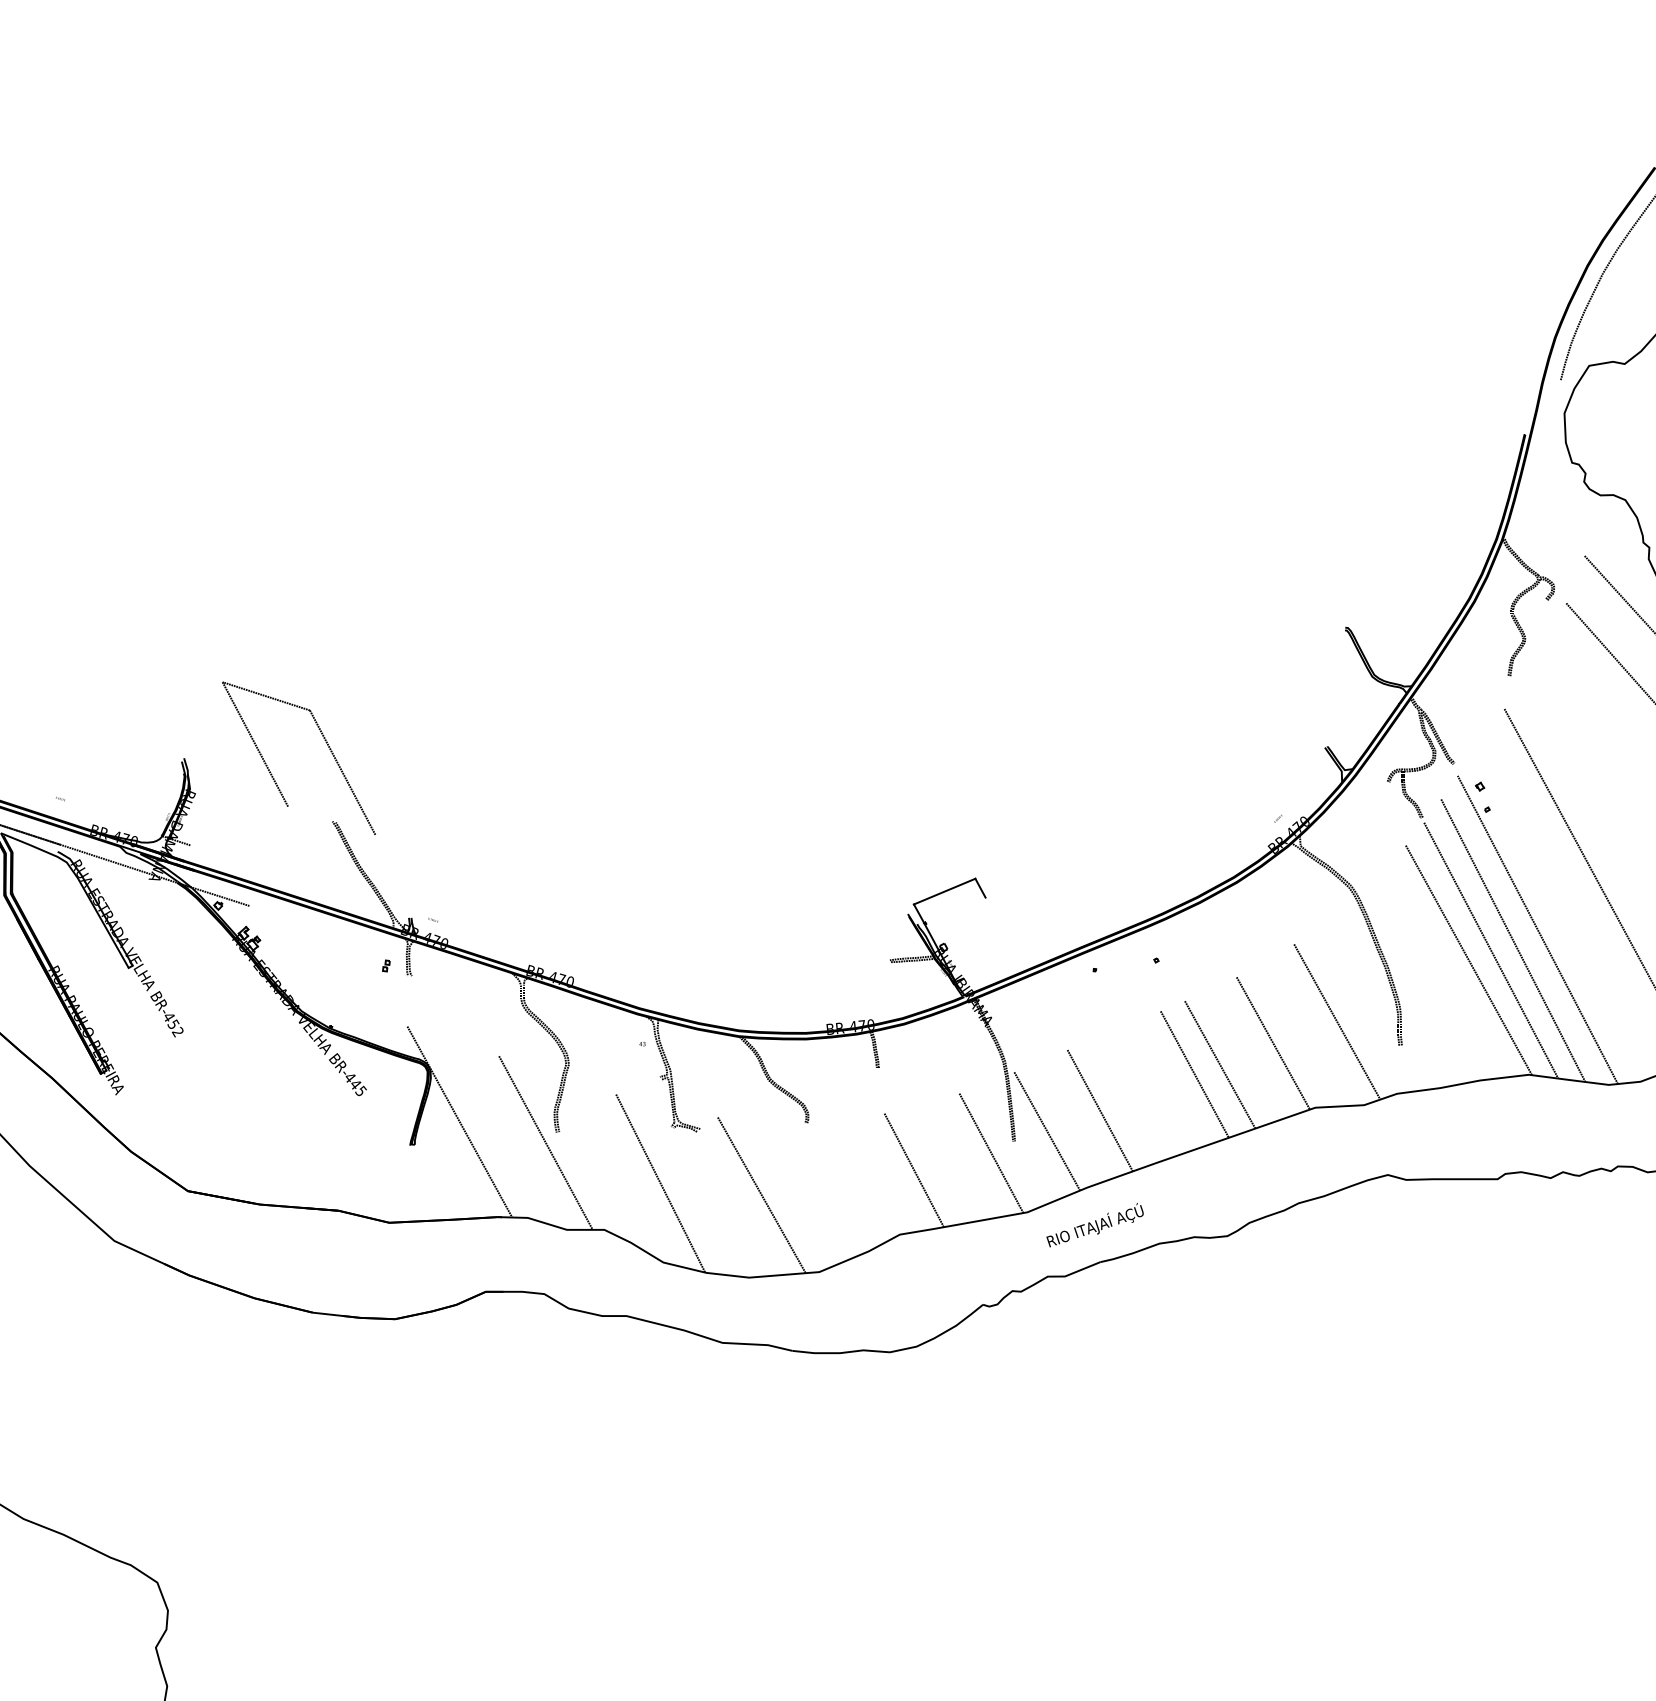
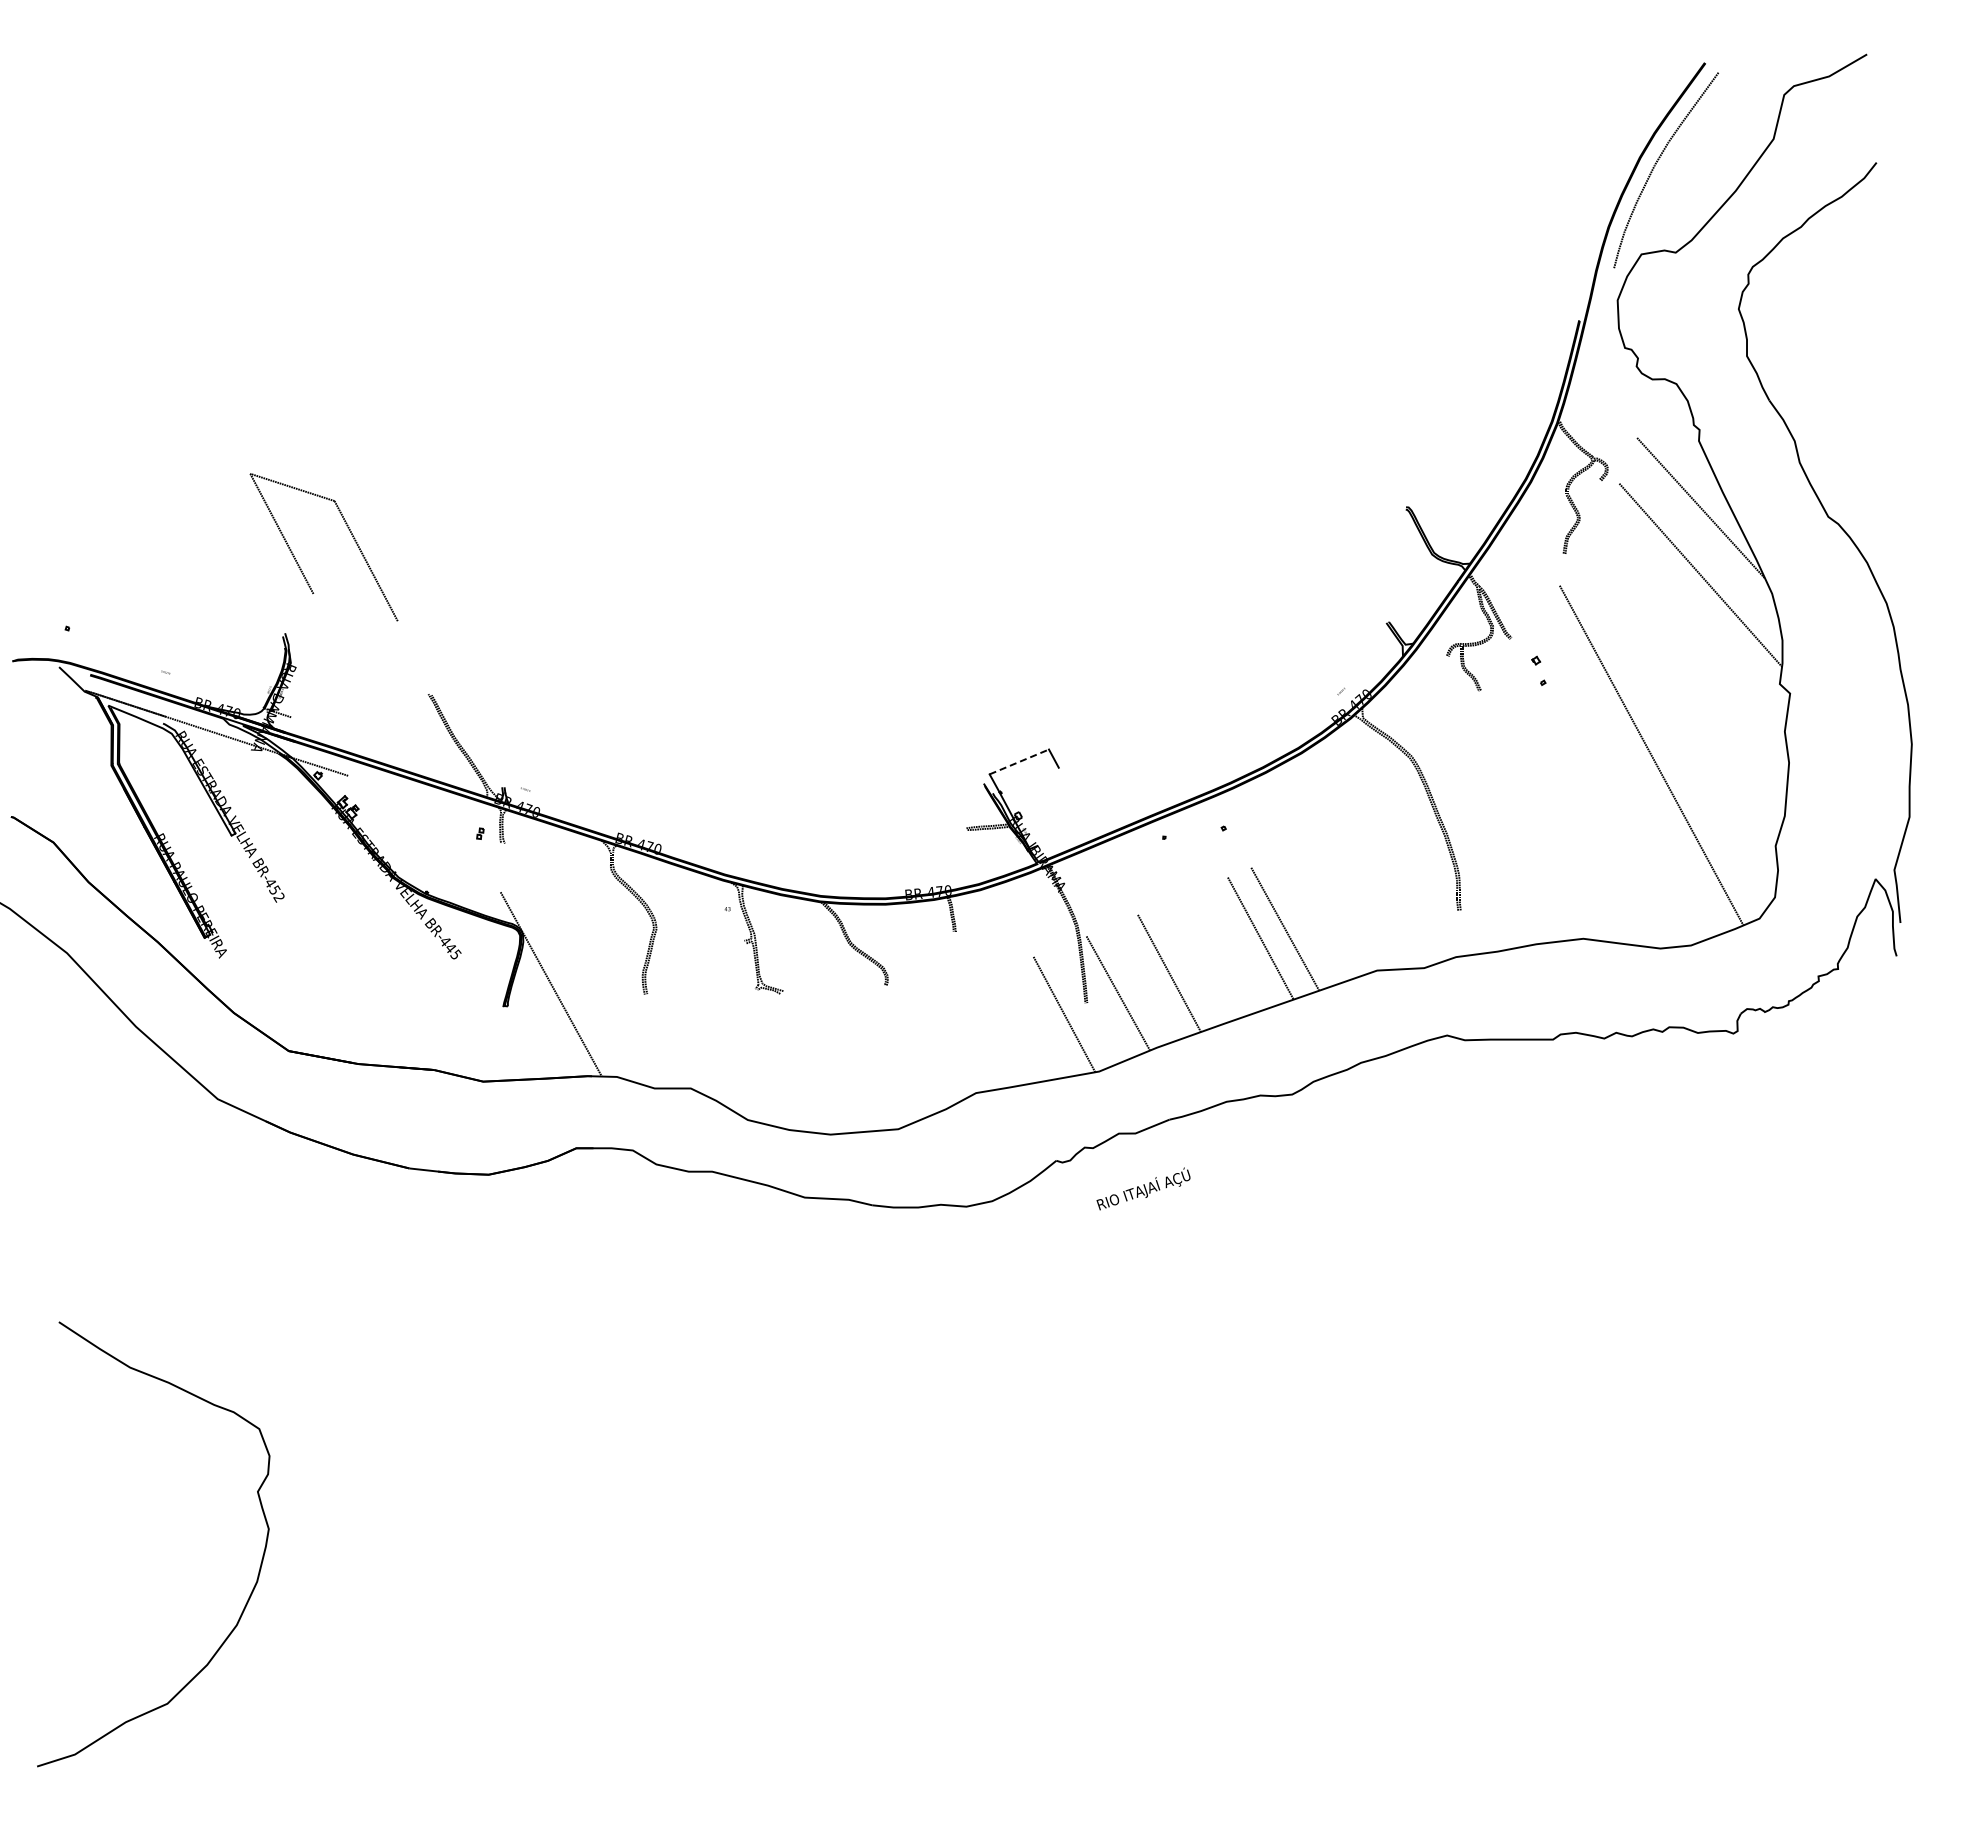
part: (273, 776) -> (299, 564), moved
line: (944, 891) -> (1019, 761), solid -> dashed
line: (1537, 929) -> (1591, 798), removed
line: (1512, 939) -> (1567, 808), removed
line: (1490, 950) -> (1546, 818), removed
line: (1469, 960) -> (1525, 828), removed
line: (1336, 1021) -> (1397, 887), removed
line: (1273, 1043) -> (1336, 908), removed
line: (546, 1142) -> (634, 1004), removed
line: (913, 1169) -> (989, 1030), removed
line: (661, 1183) -> (745, 1043), removed
line: (761, 1194) -> (842, 1054), removed
text: (1095, 1224) -> (1143, 1188), moved

